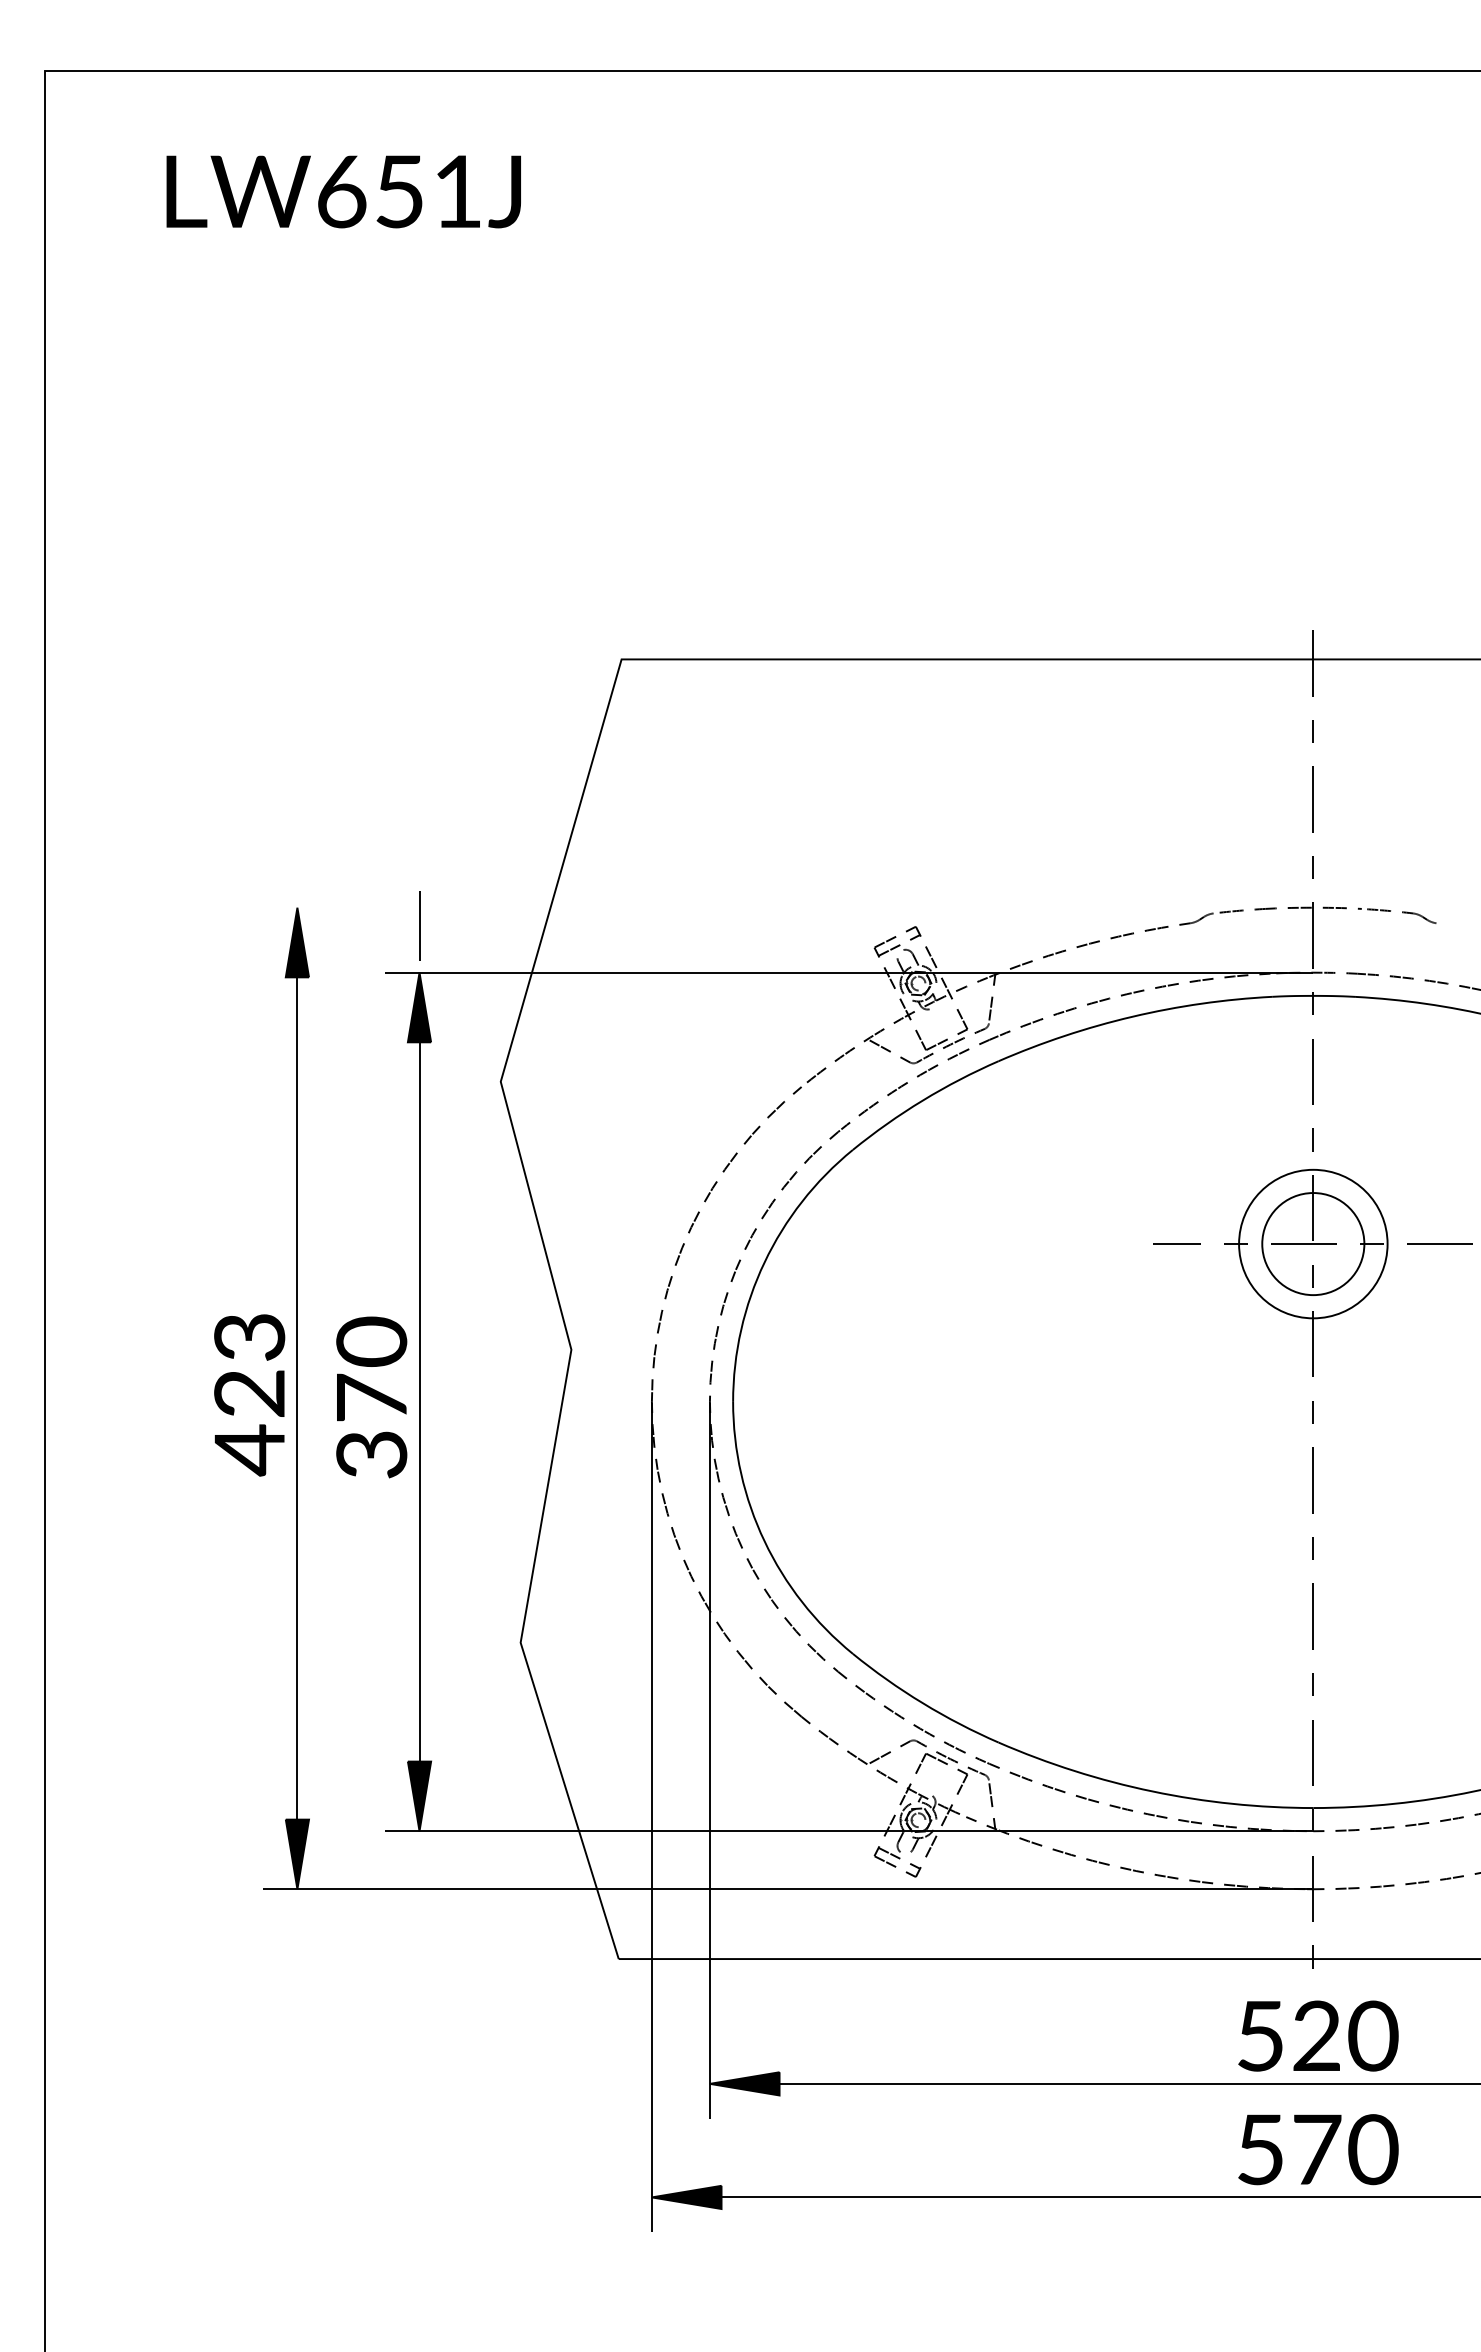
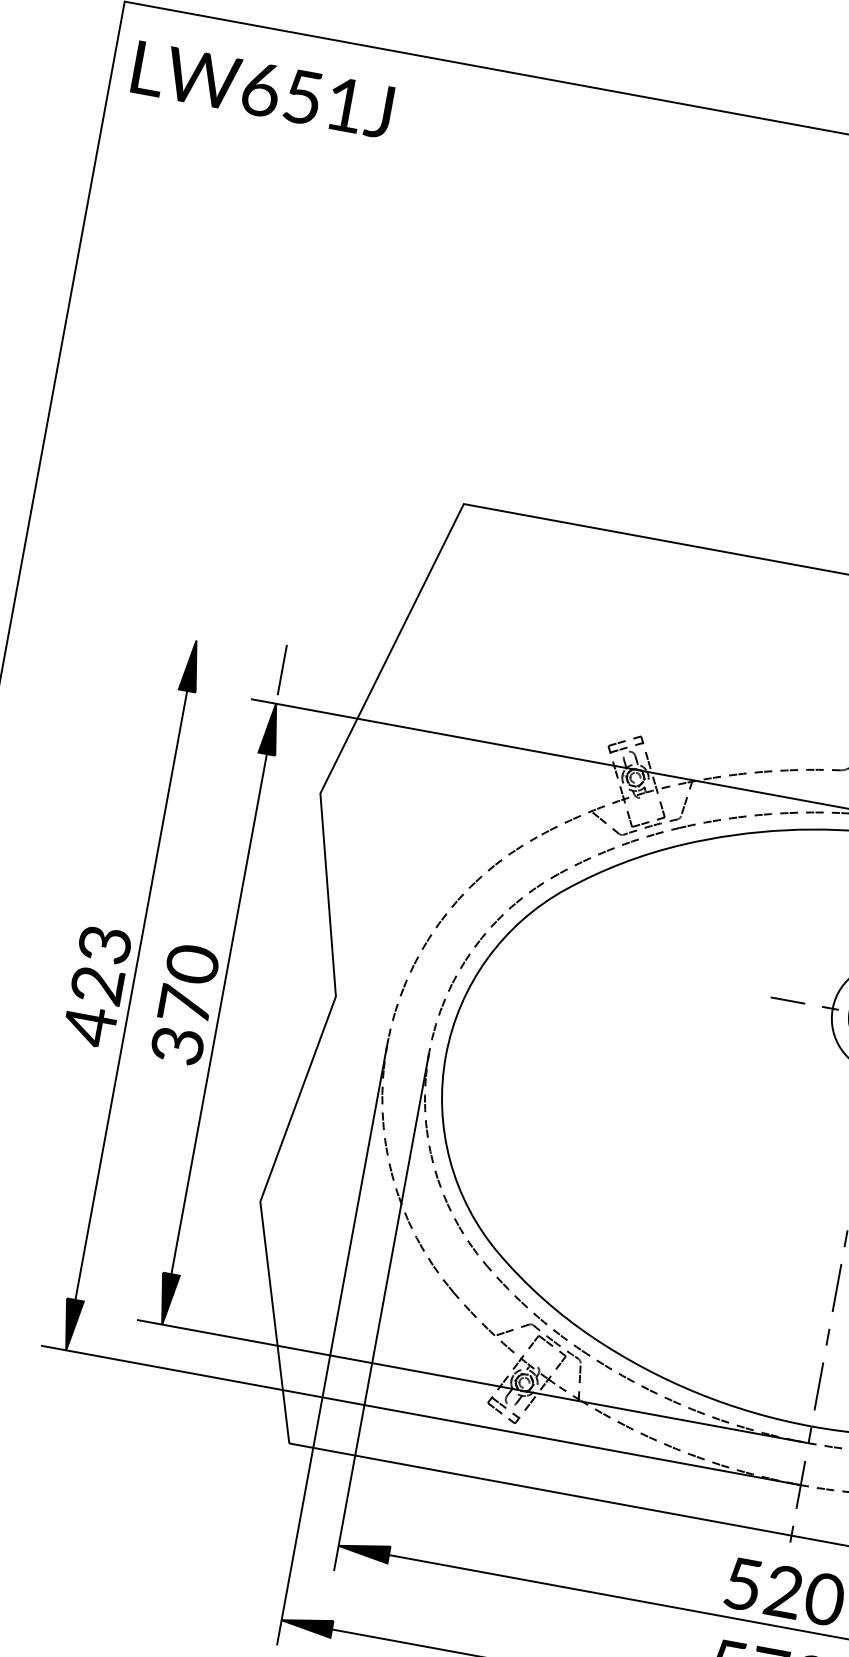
text: (343, 191) -> (262, 89), moved

